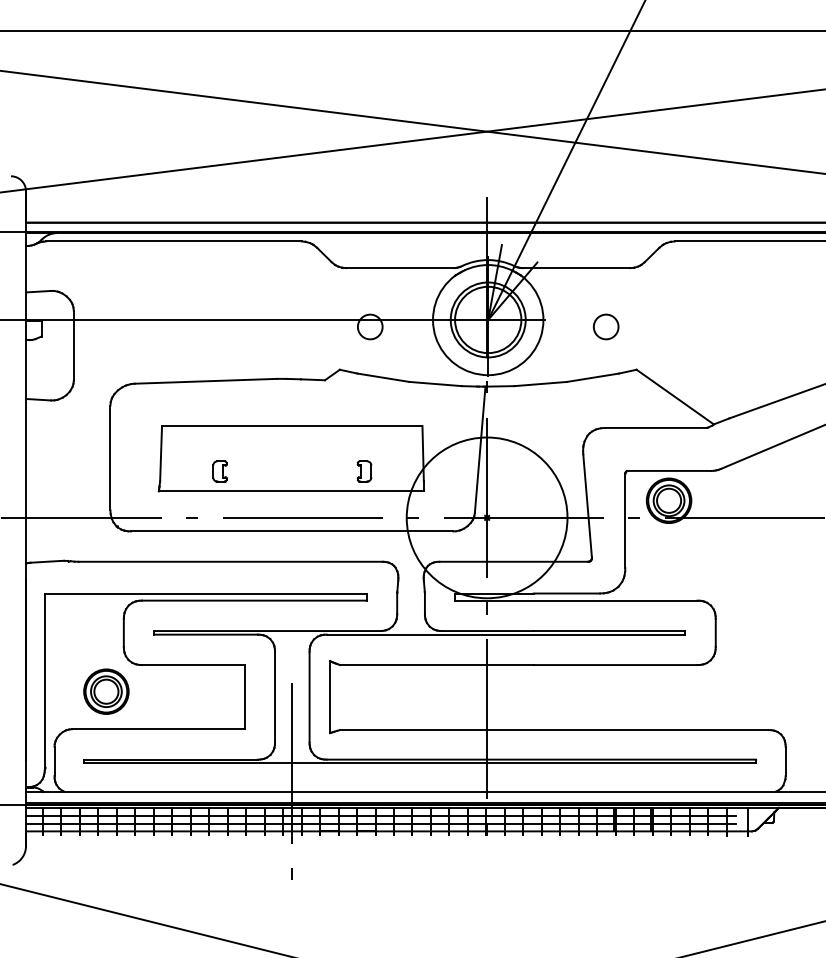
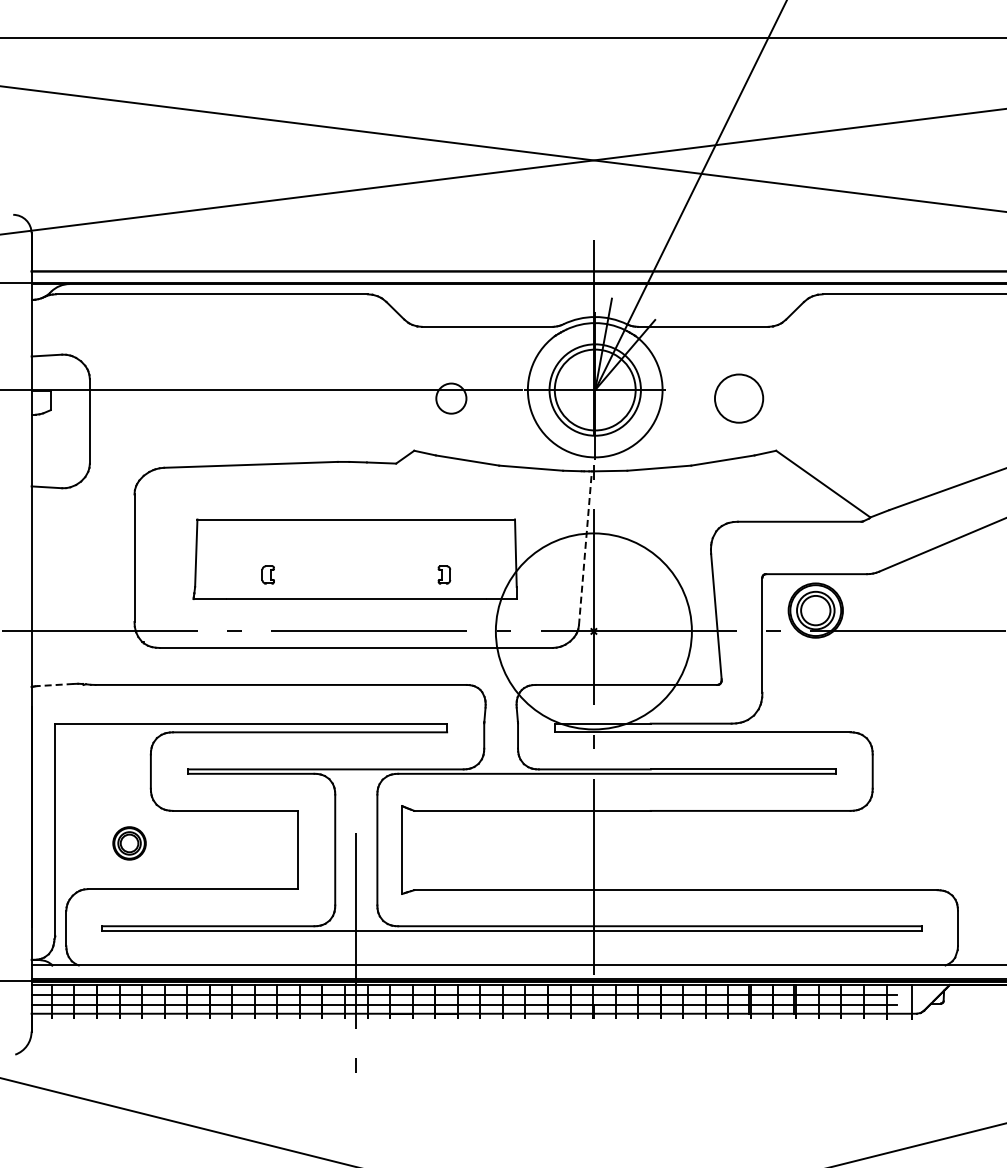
circle: (606, 326) -> (739, 398), size x1.6
line: (480, 449) -> (585, 547), solid -> dashed
part: (220, 471) -> (268, 574), size x0.7
part: (364, 471) -> (444, 574), size x0.7
line: (44, 562) -> (54, 685), solid -> dashed
part: (106, 691) -> (129, 843), size x0.6

